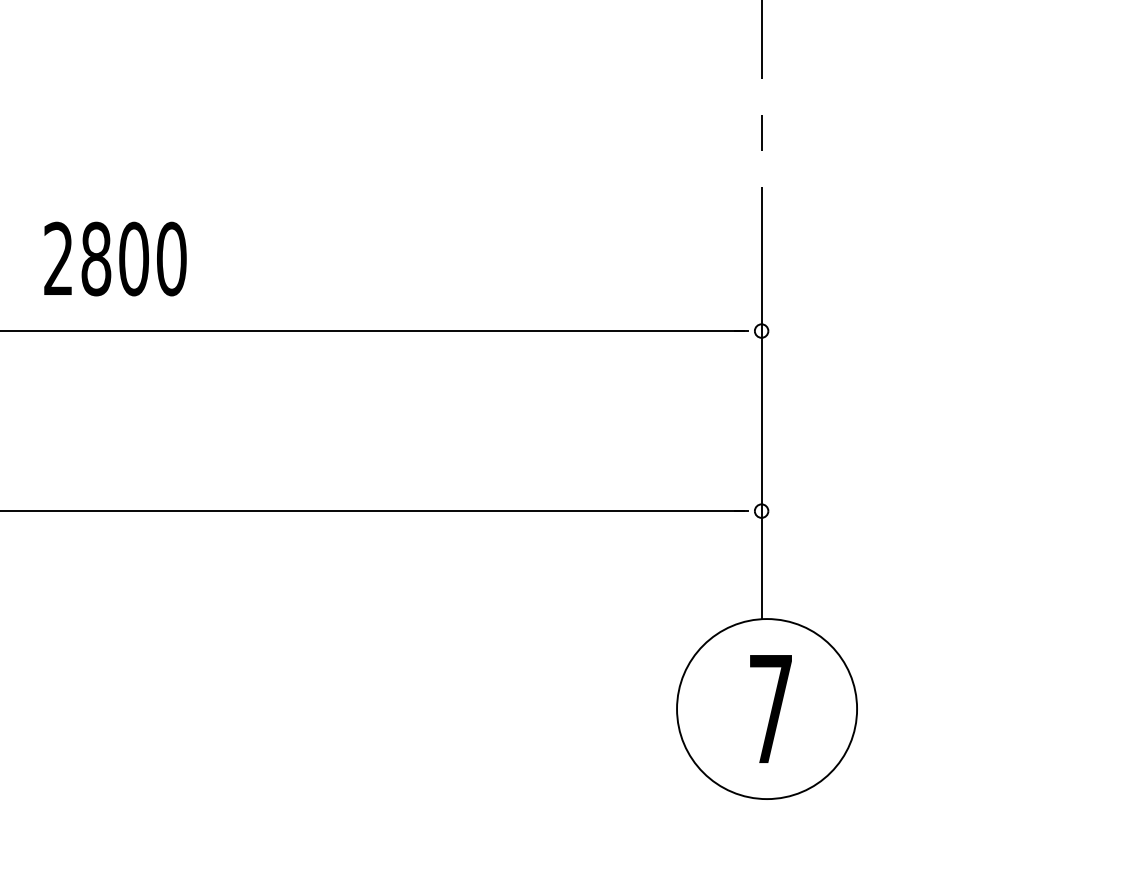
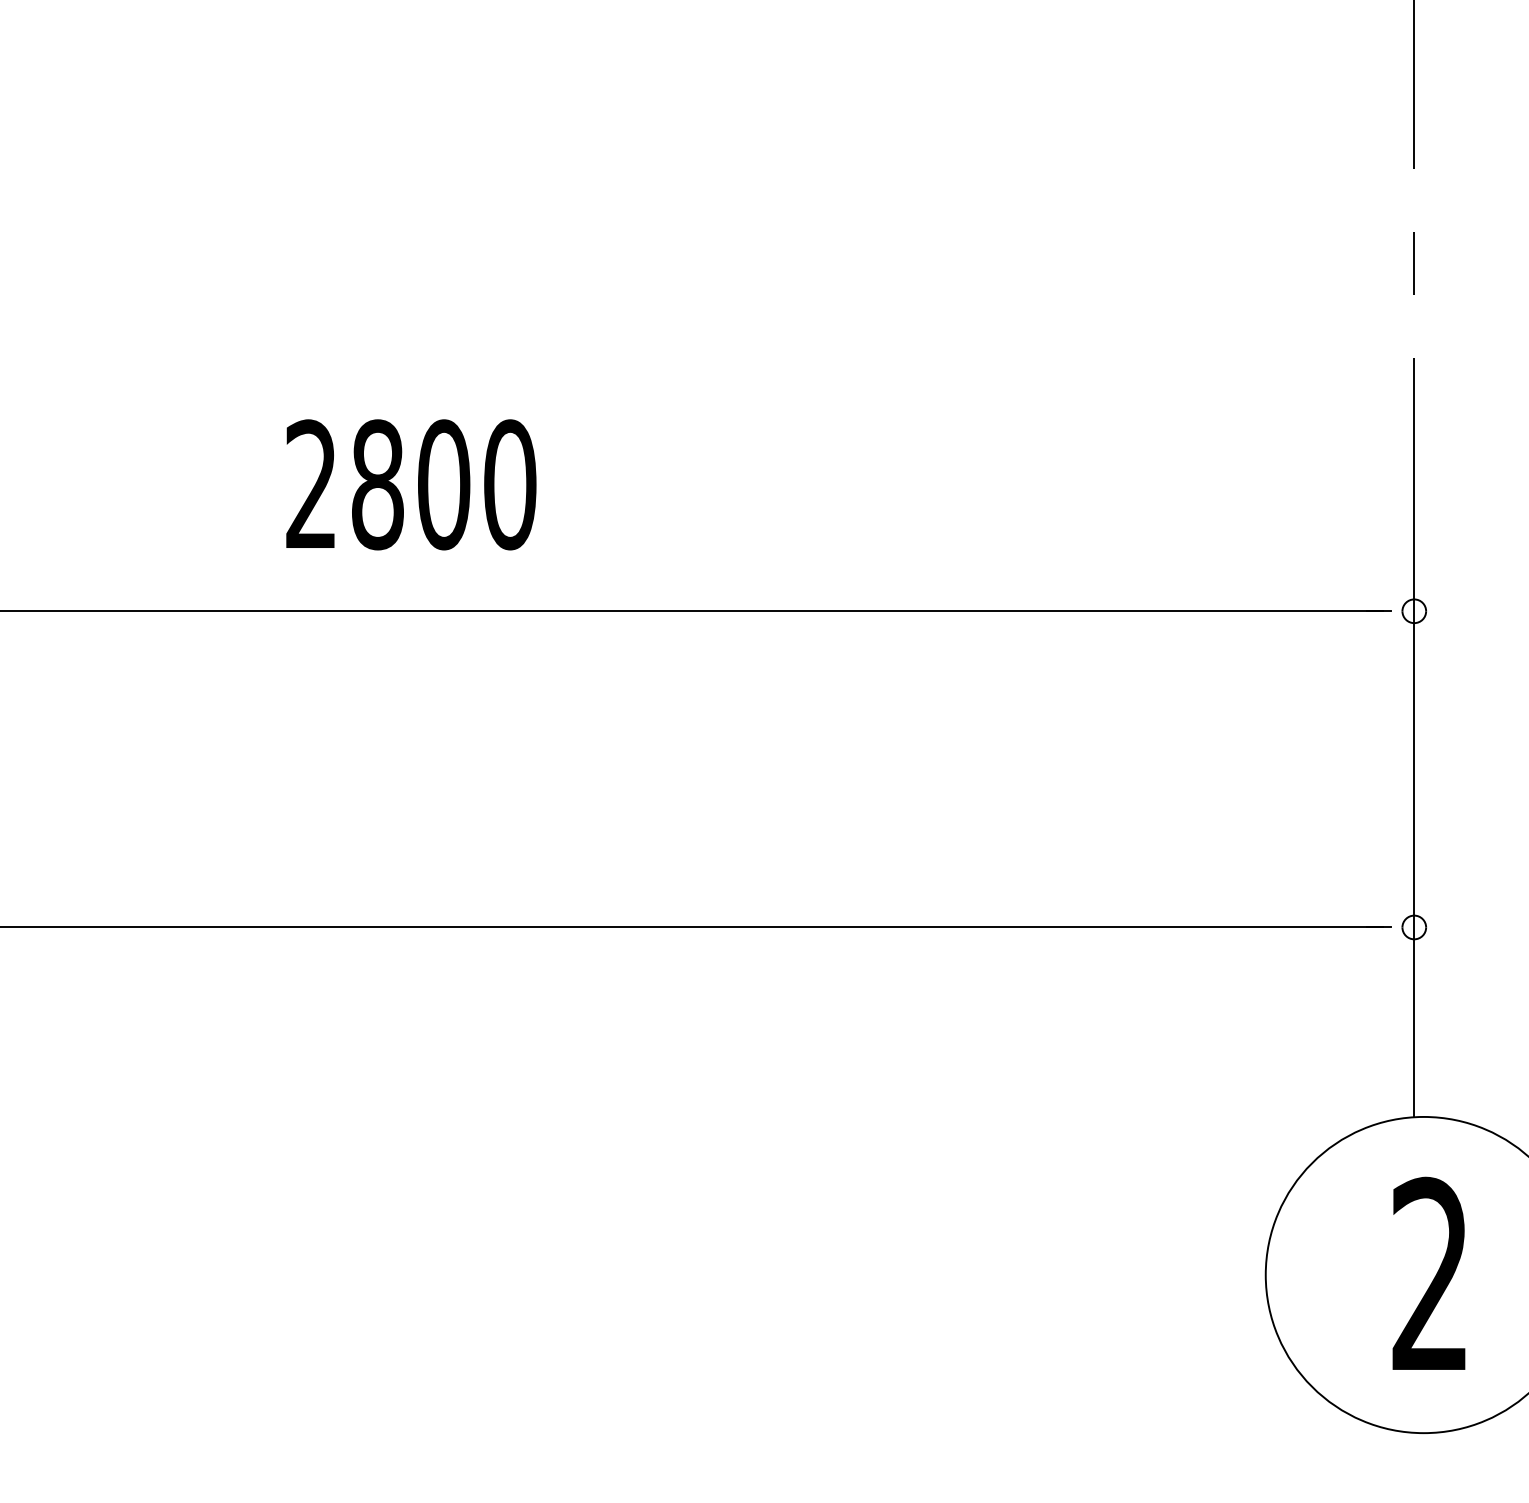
text: (115, 258) -> (411, 483), moved
text: (770, 707) -> (1429, 1272), 7 -> 2

